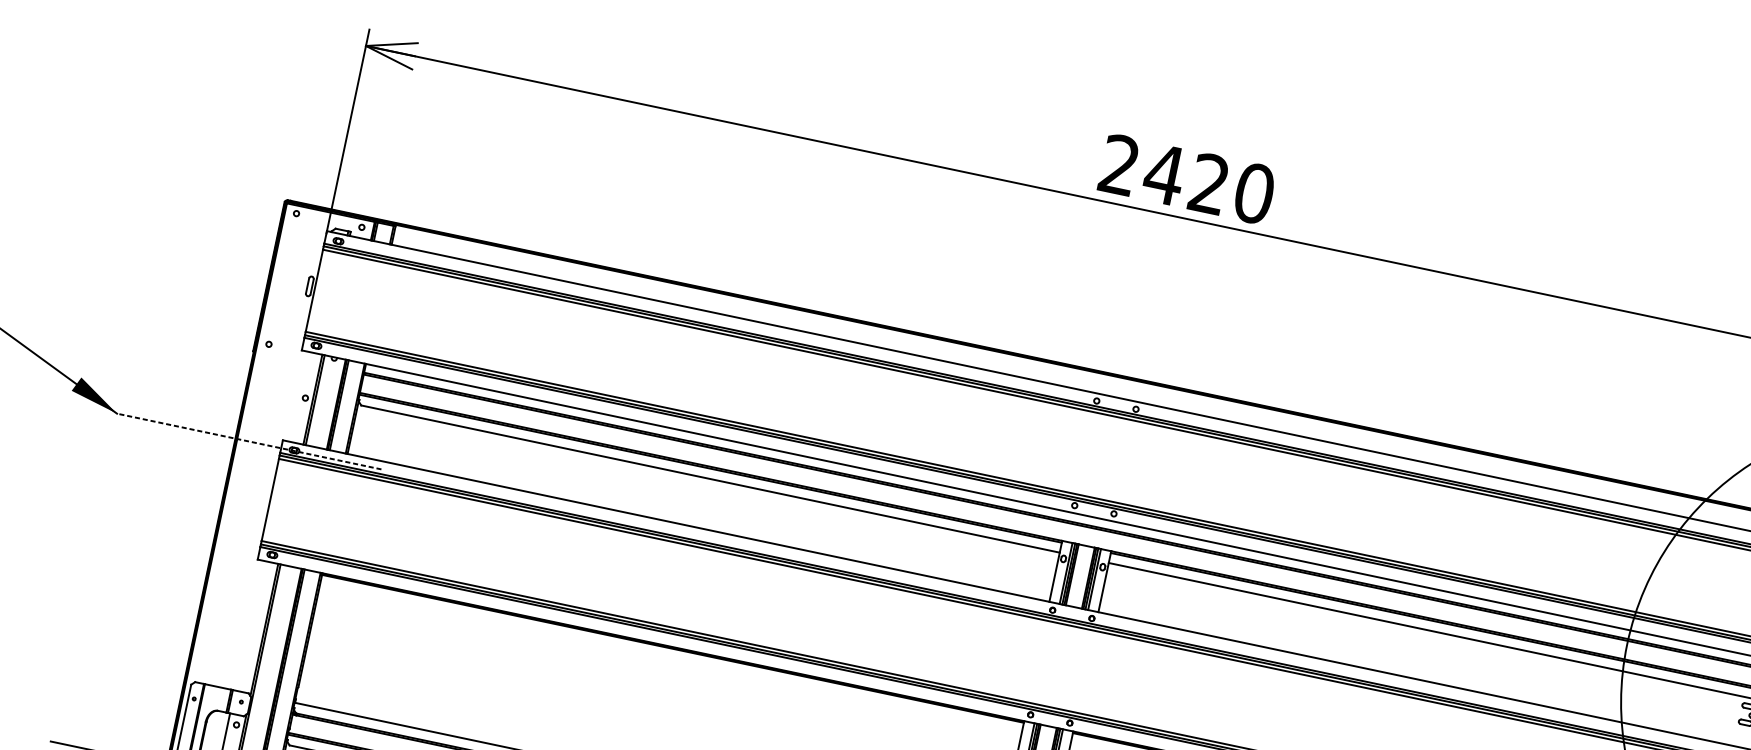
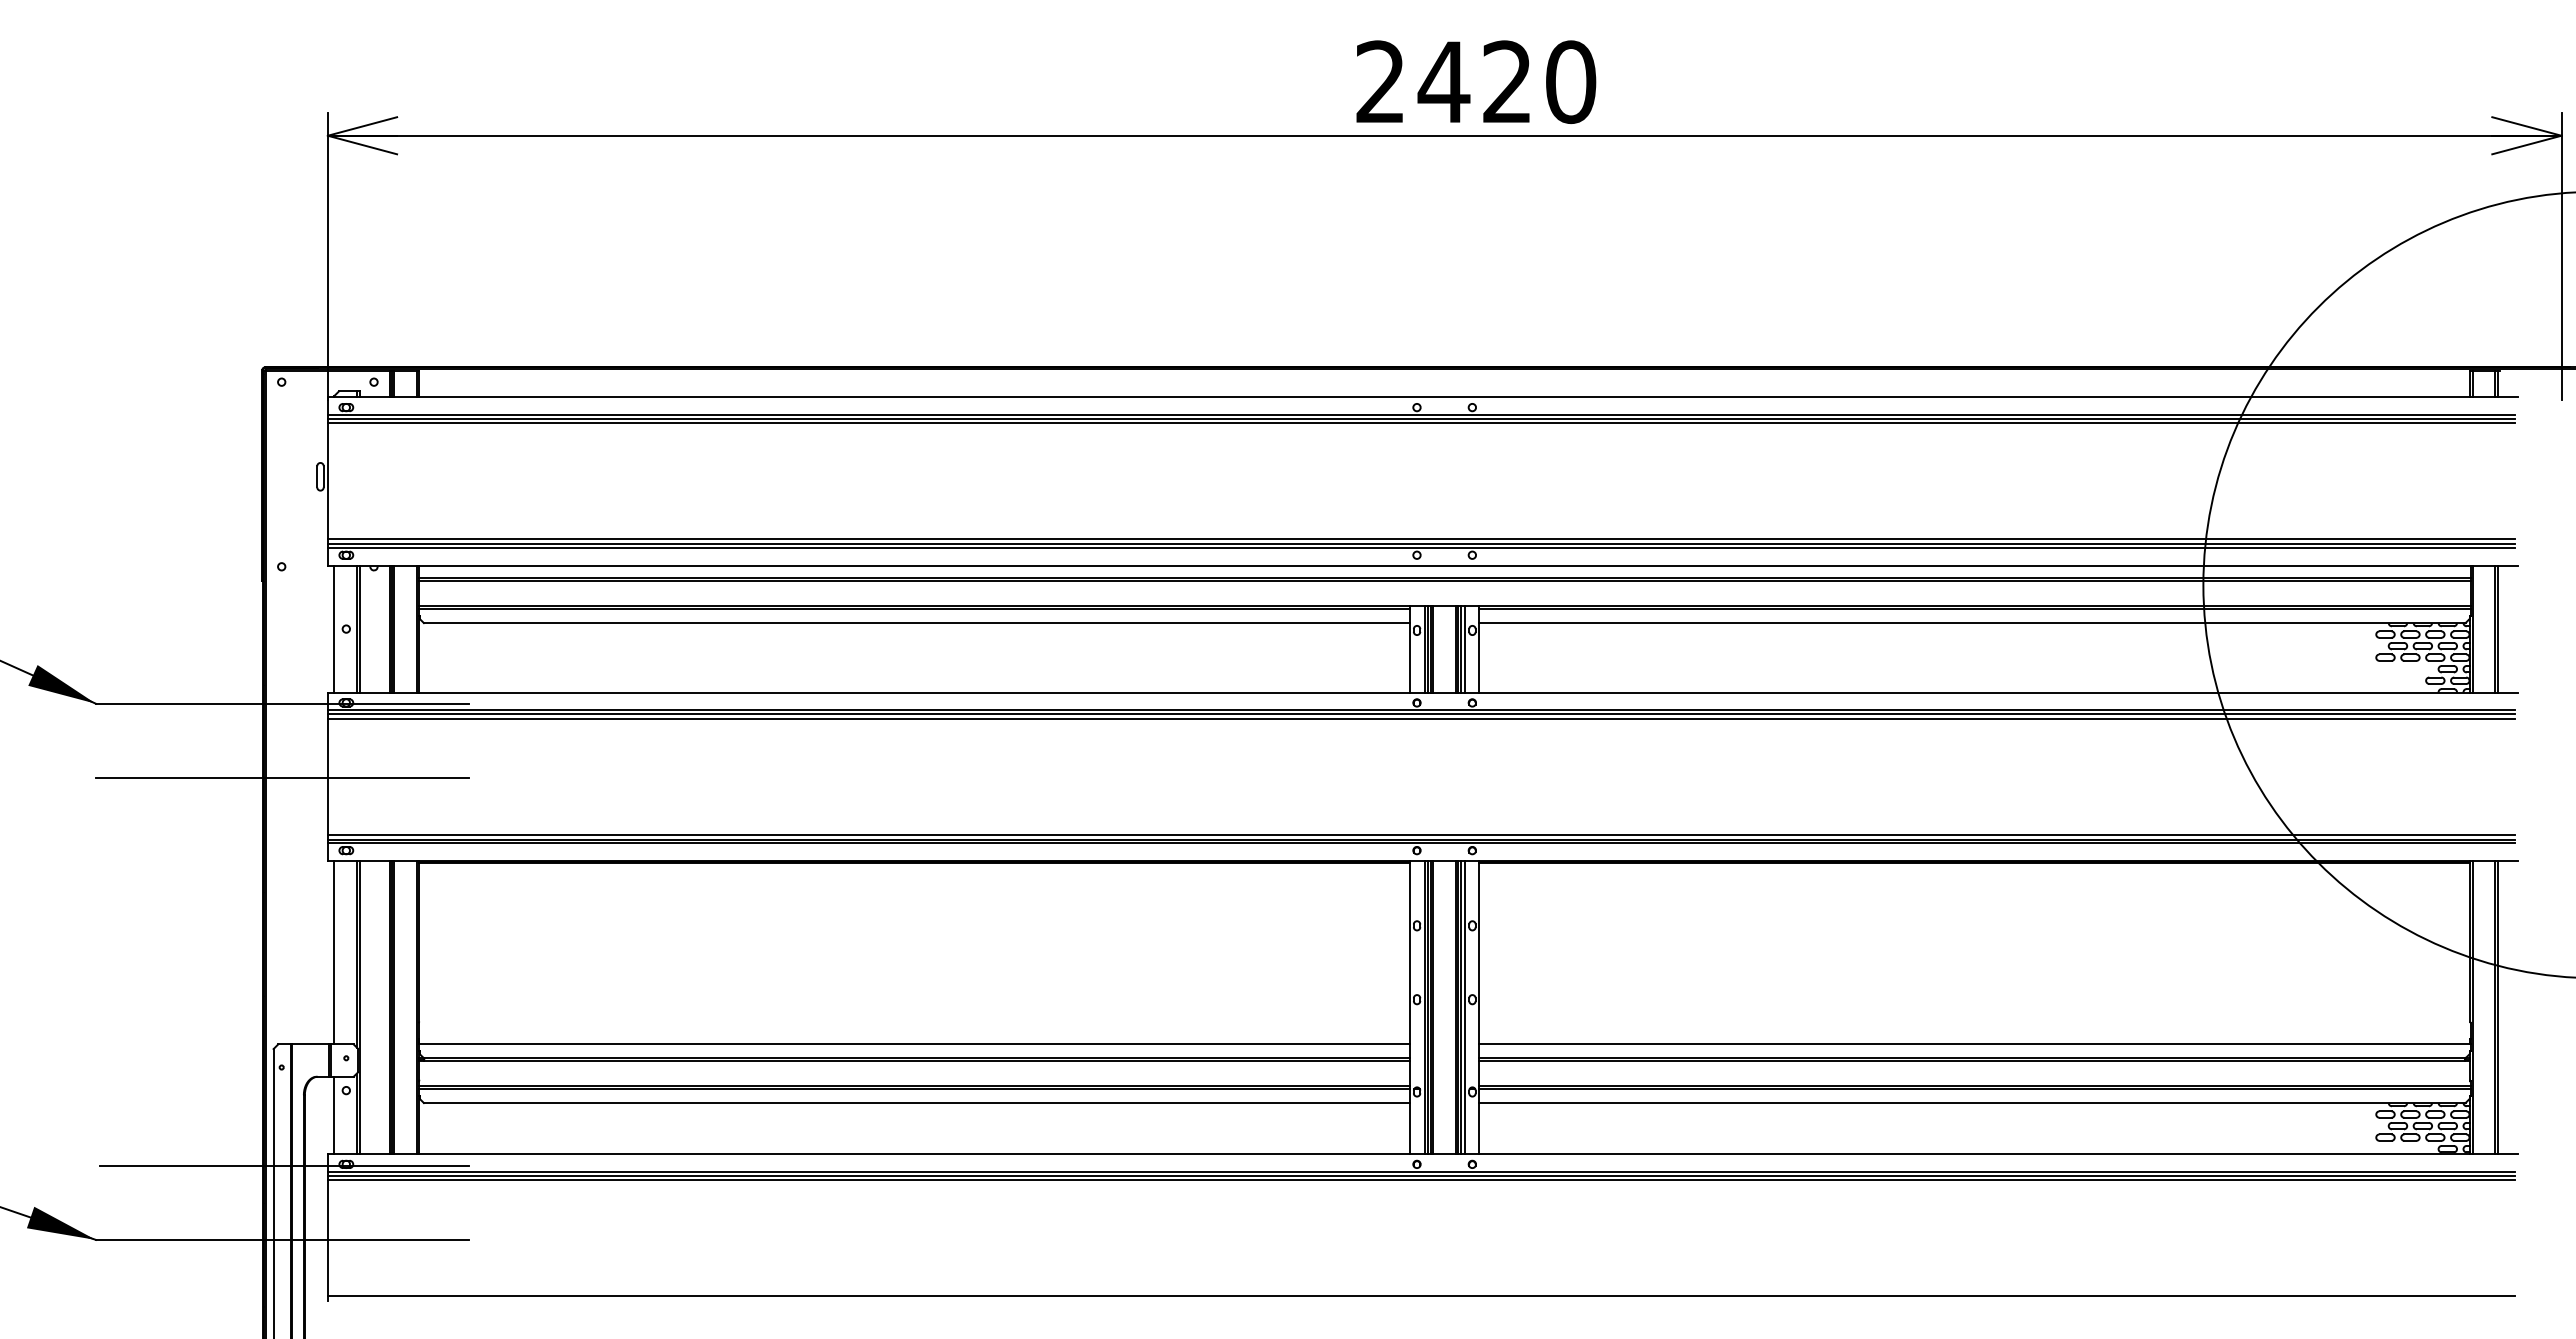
line: (297, 395) -> (334, 628), added
line: (249, 441) -> (282, 703), dashed -> solid
line: (238, 493) -> (282, 777), added
line: (248, 625) -> (334, 952), added

